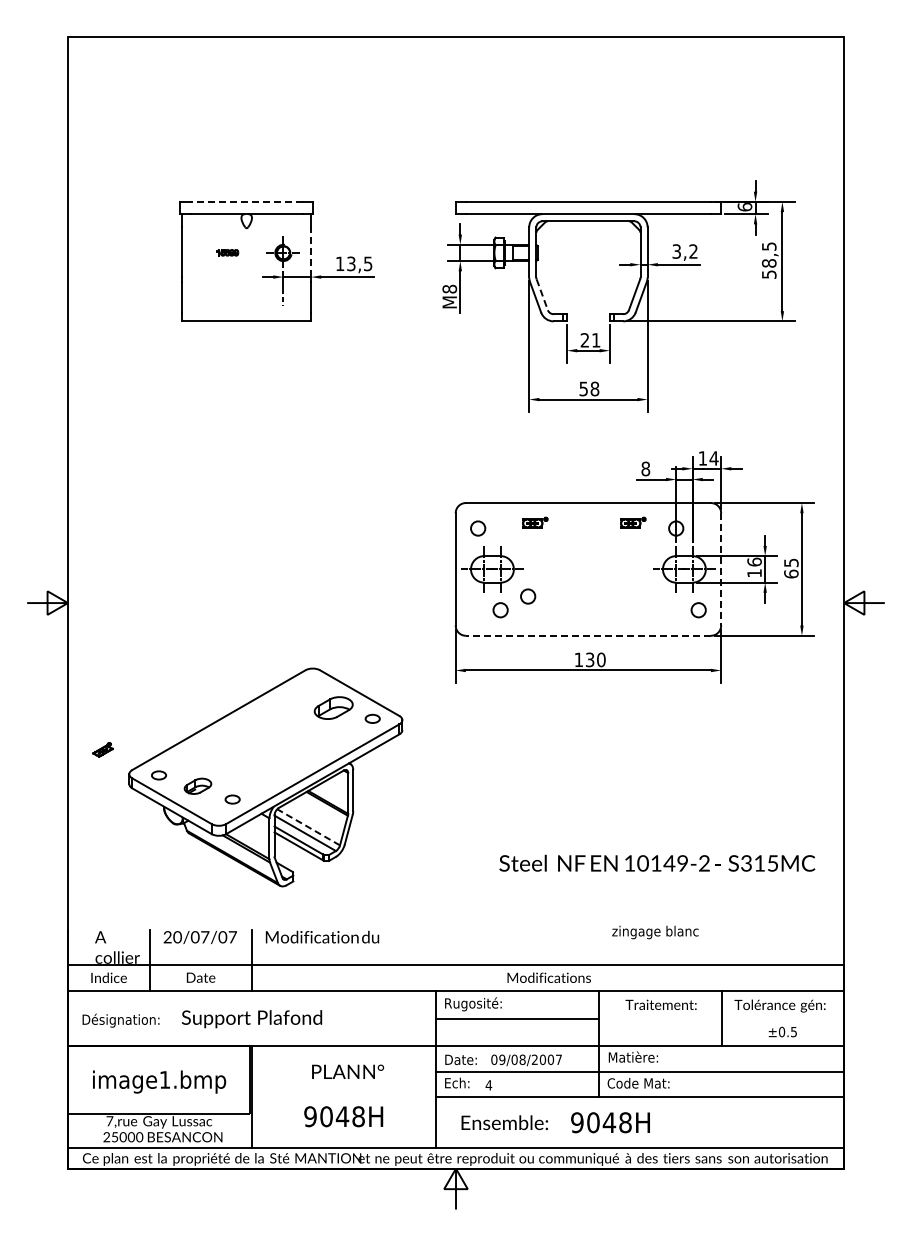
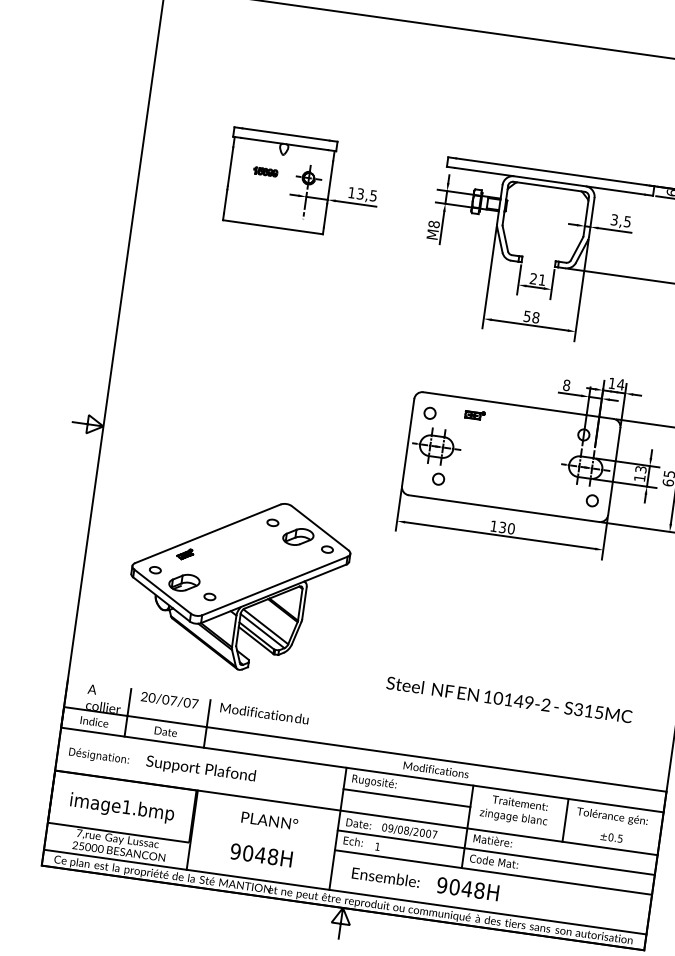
line: (246, 201) -> (285, 134), dashed -> solid
text: (693, 251) -> (627, 221), 3,2 -> 3,5
part: (227, 252) -> (265, 171), size x1.43
line: (311, 252) -> (330, 180), dashed -> solid
line: (542, 295) -> (505, 239), dashed -> solid
part: (633, 522) -> (551, 425), removed
text: (754, 561) -> (641, 469), 16 -> 13
line: (721, 569) -> (614, 471), dashed -> solid
circle: (528, 596) -> (461, 471), removed
line: (588, 635) -> (504, 508), dashed -> solid
part: (299, 694) -> (273, 522), added
part: (102, 749) -> (184, 553), moved
part: (197, 786) -> (184, 582), size x1.43
line: (308, 827) -> (265, 626), dashed -> solid
text: (657, 862) -> (509, 699), moved
text: (655, 932) -> (513, 817), moved
text: (488, 1085) -> (377, 846), 4 -> 1

